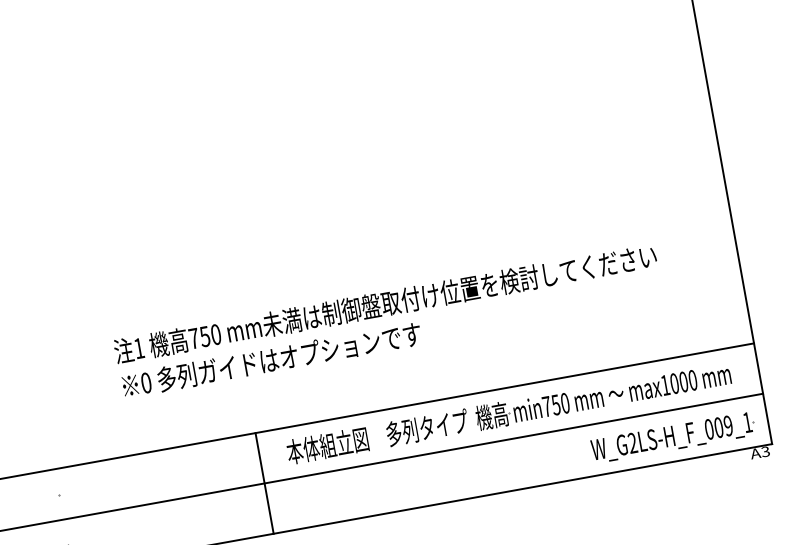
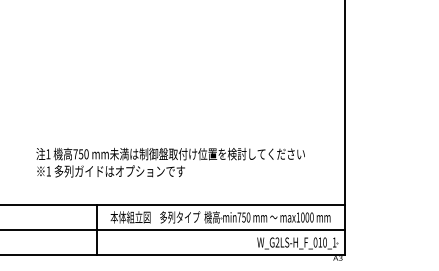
text: (145, 383) -> (48, 171), 0 -> 1
text: (723, 426) -> (322, 242), W_G2LS-H_F_009_1 -> W_G2LS-H_F_010_1

